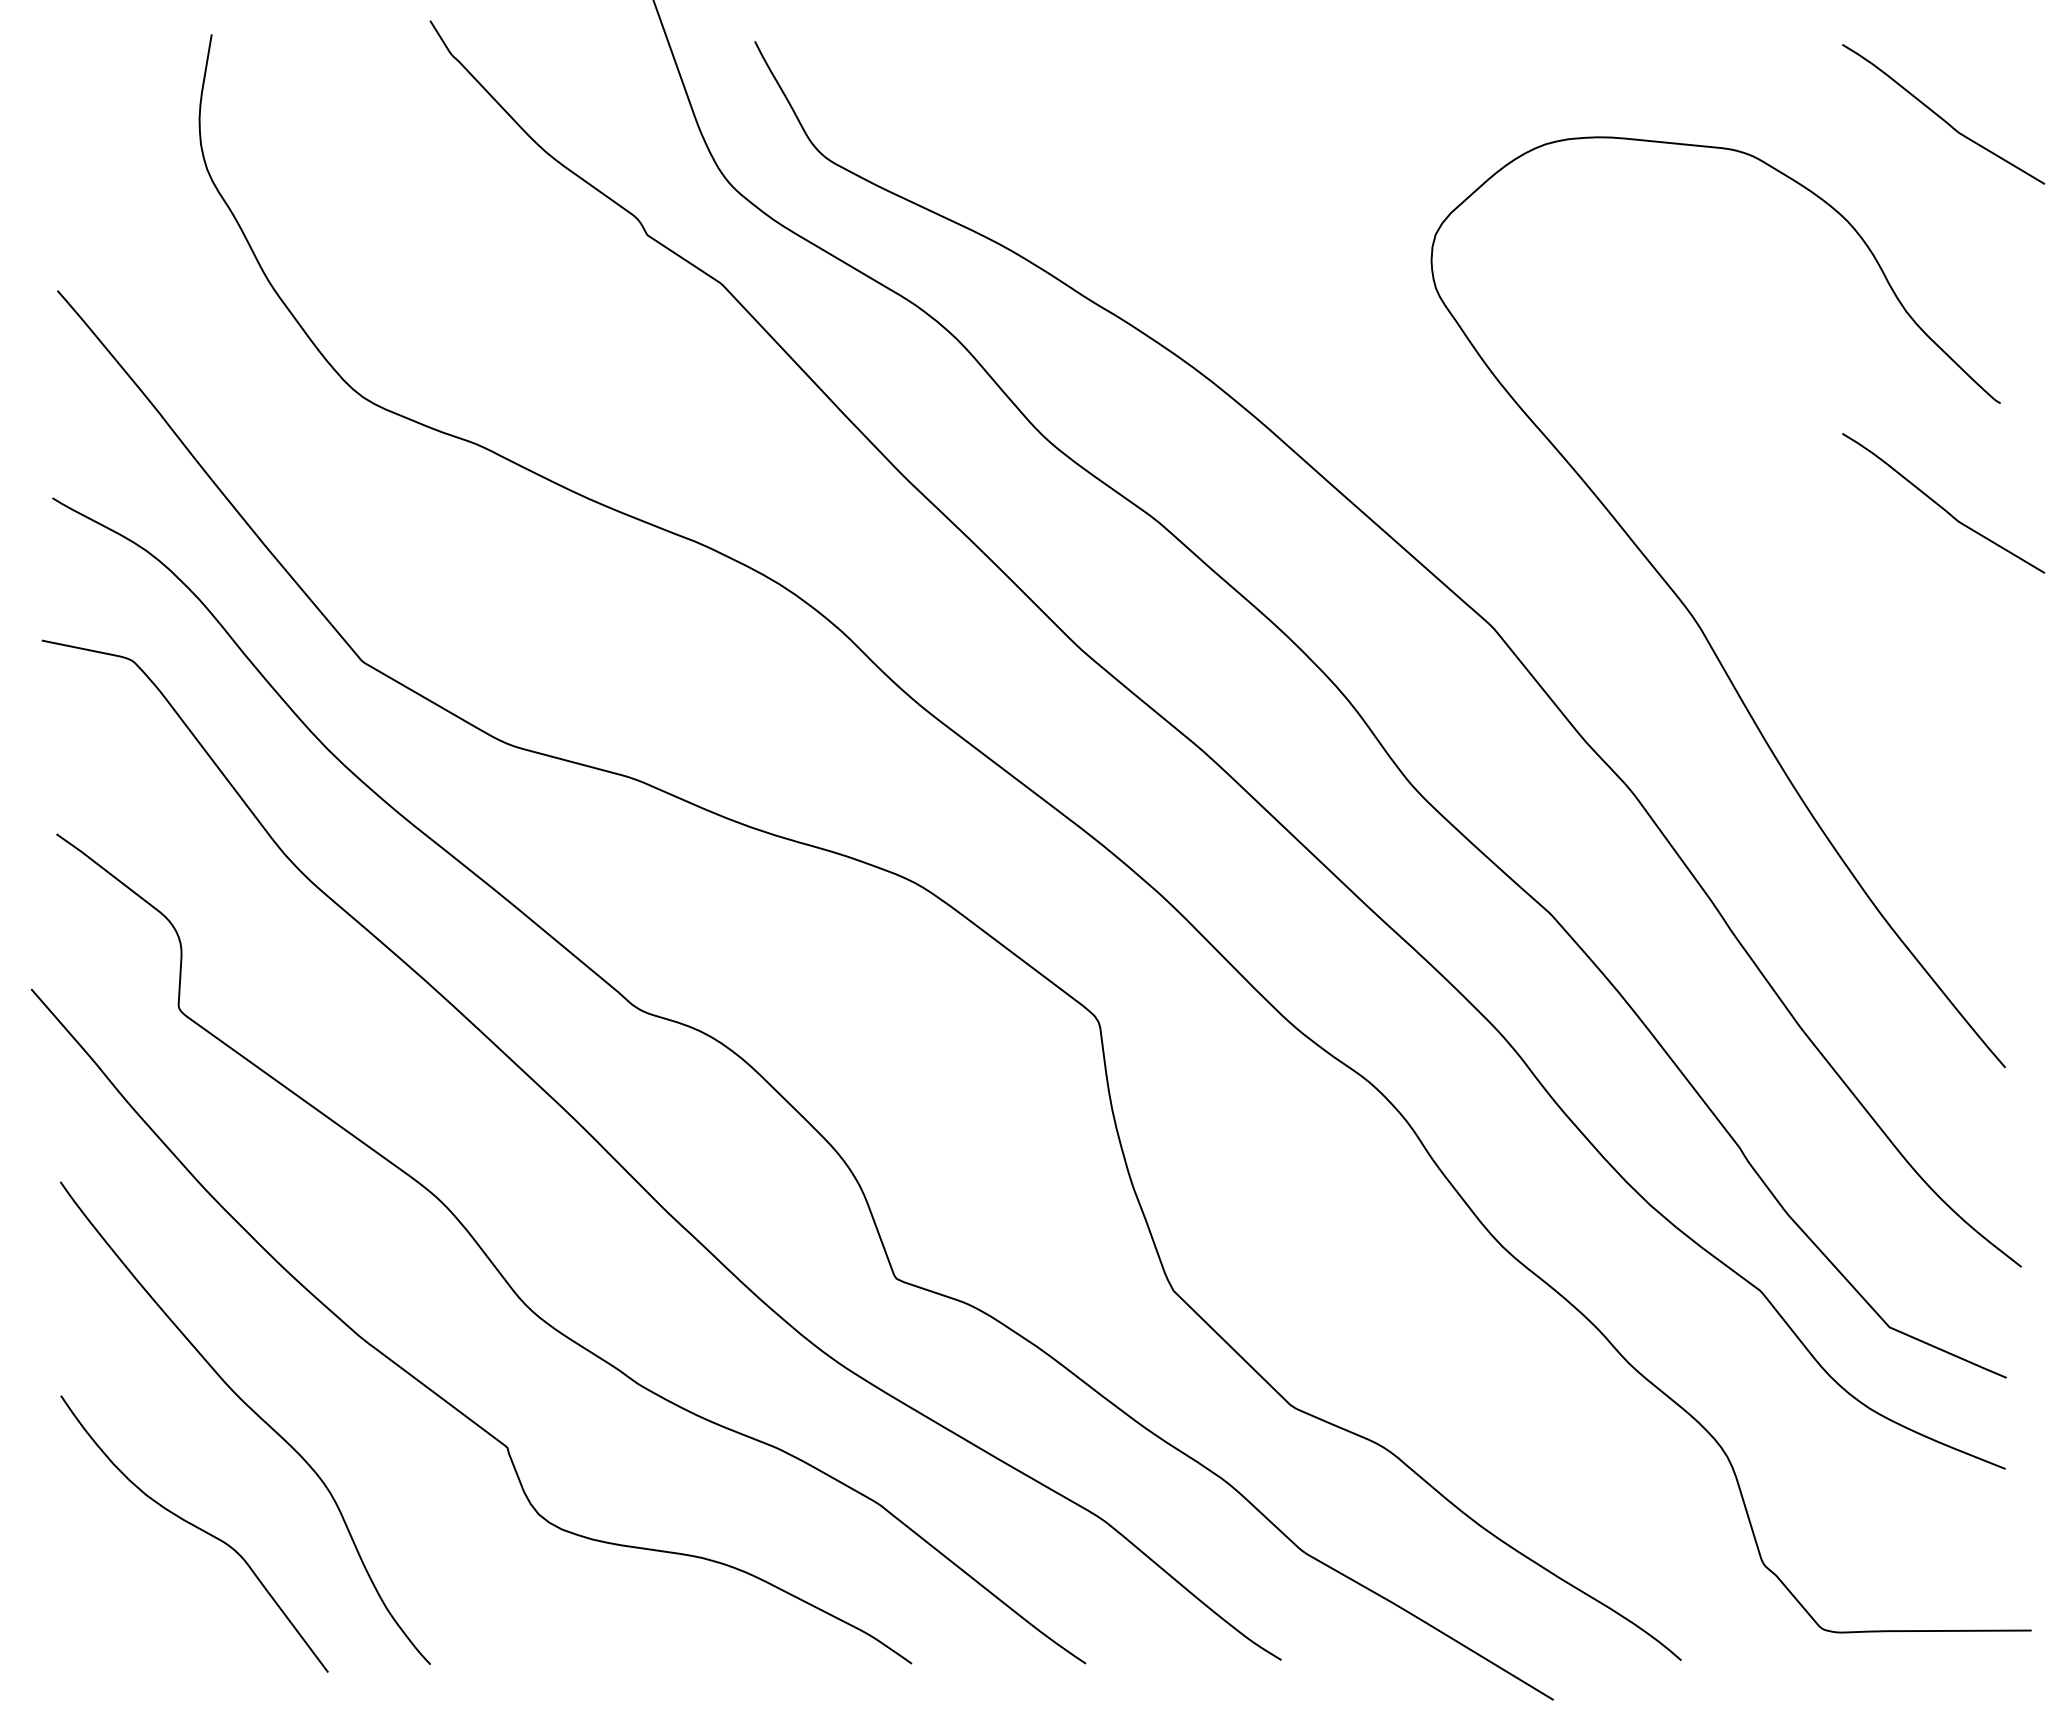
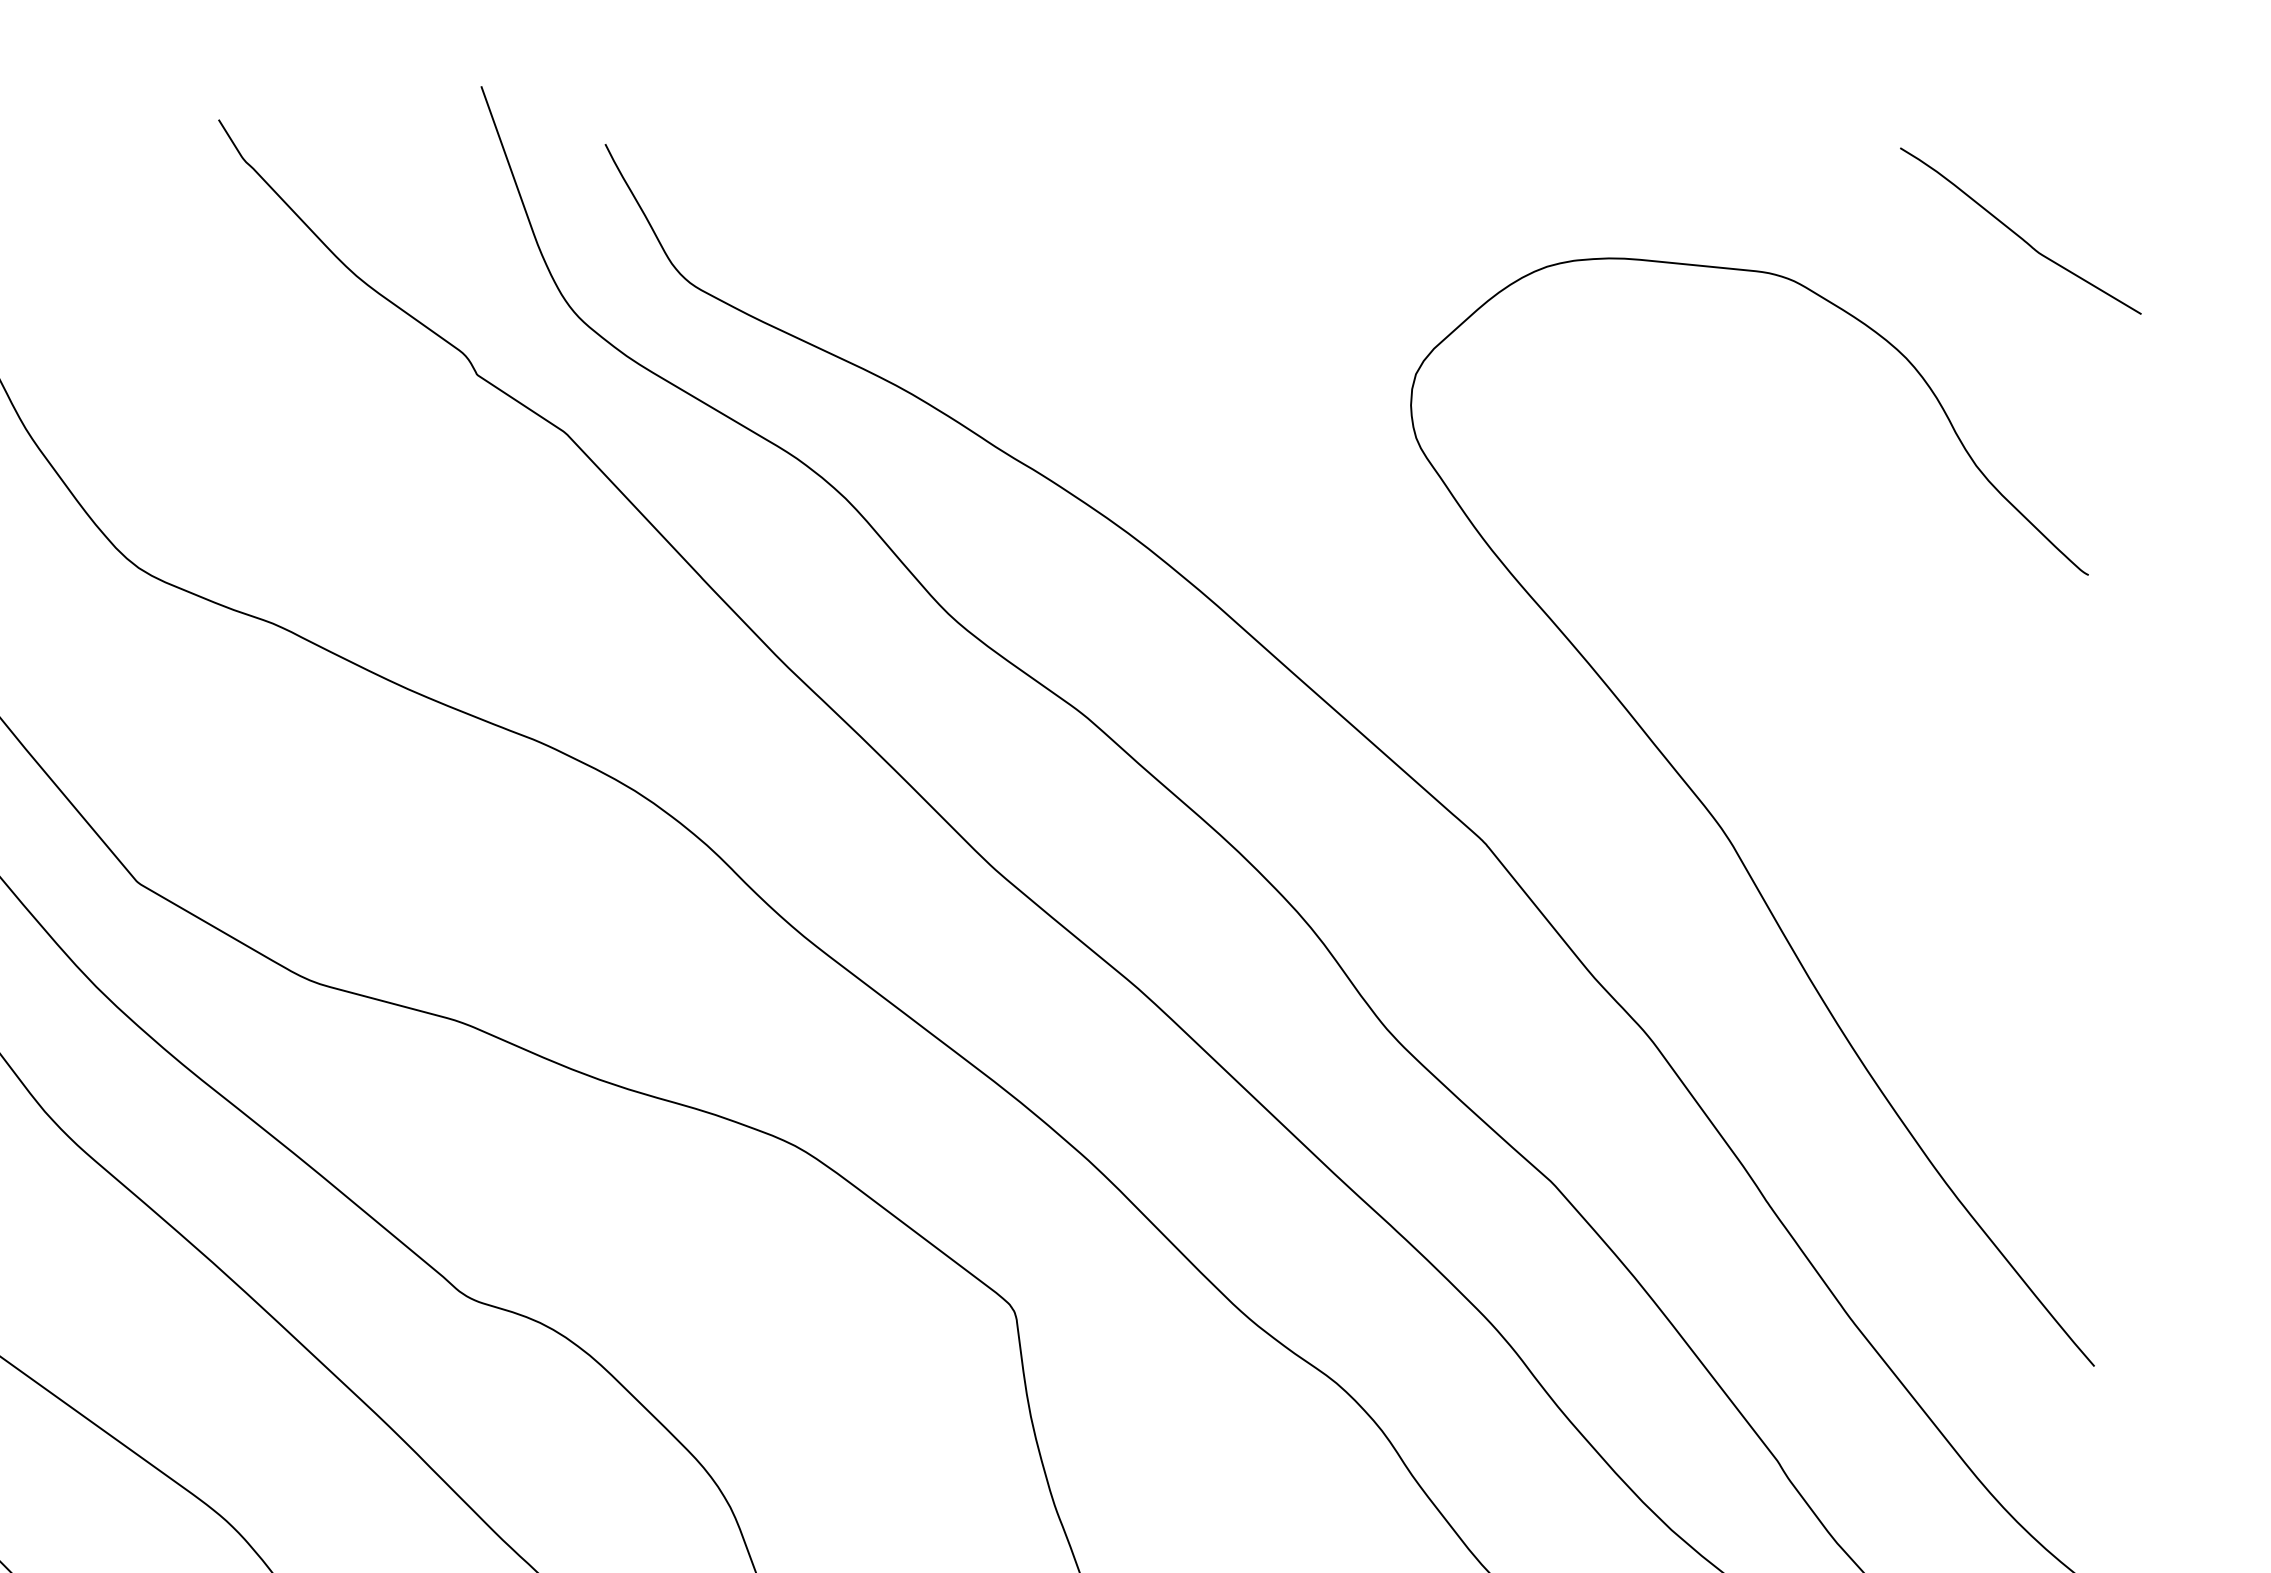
curve: (1942, 506) -> (2019, 698), removed

